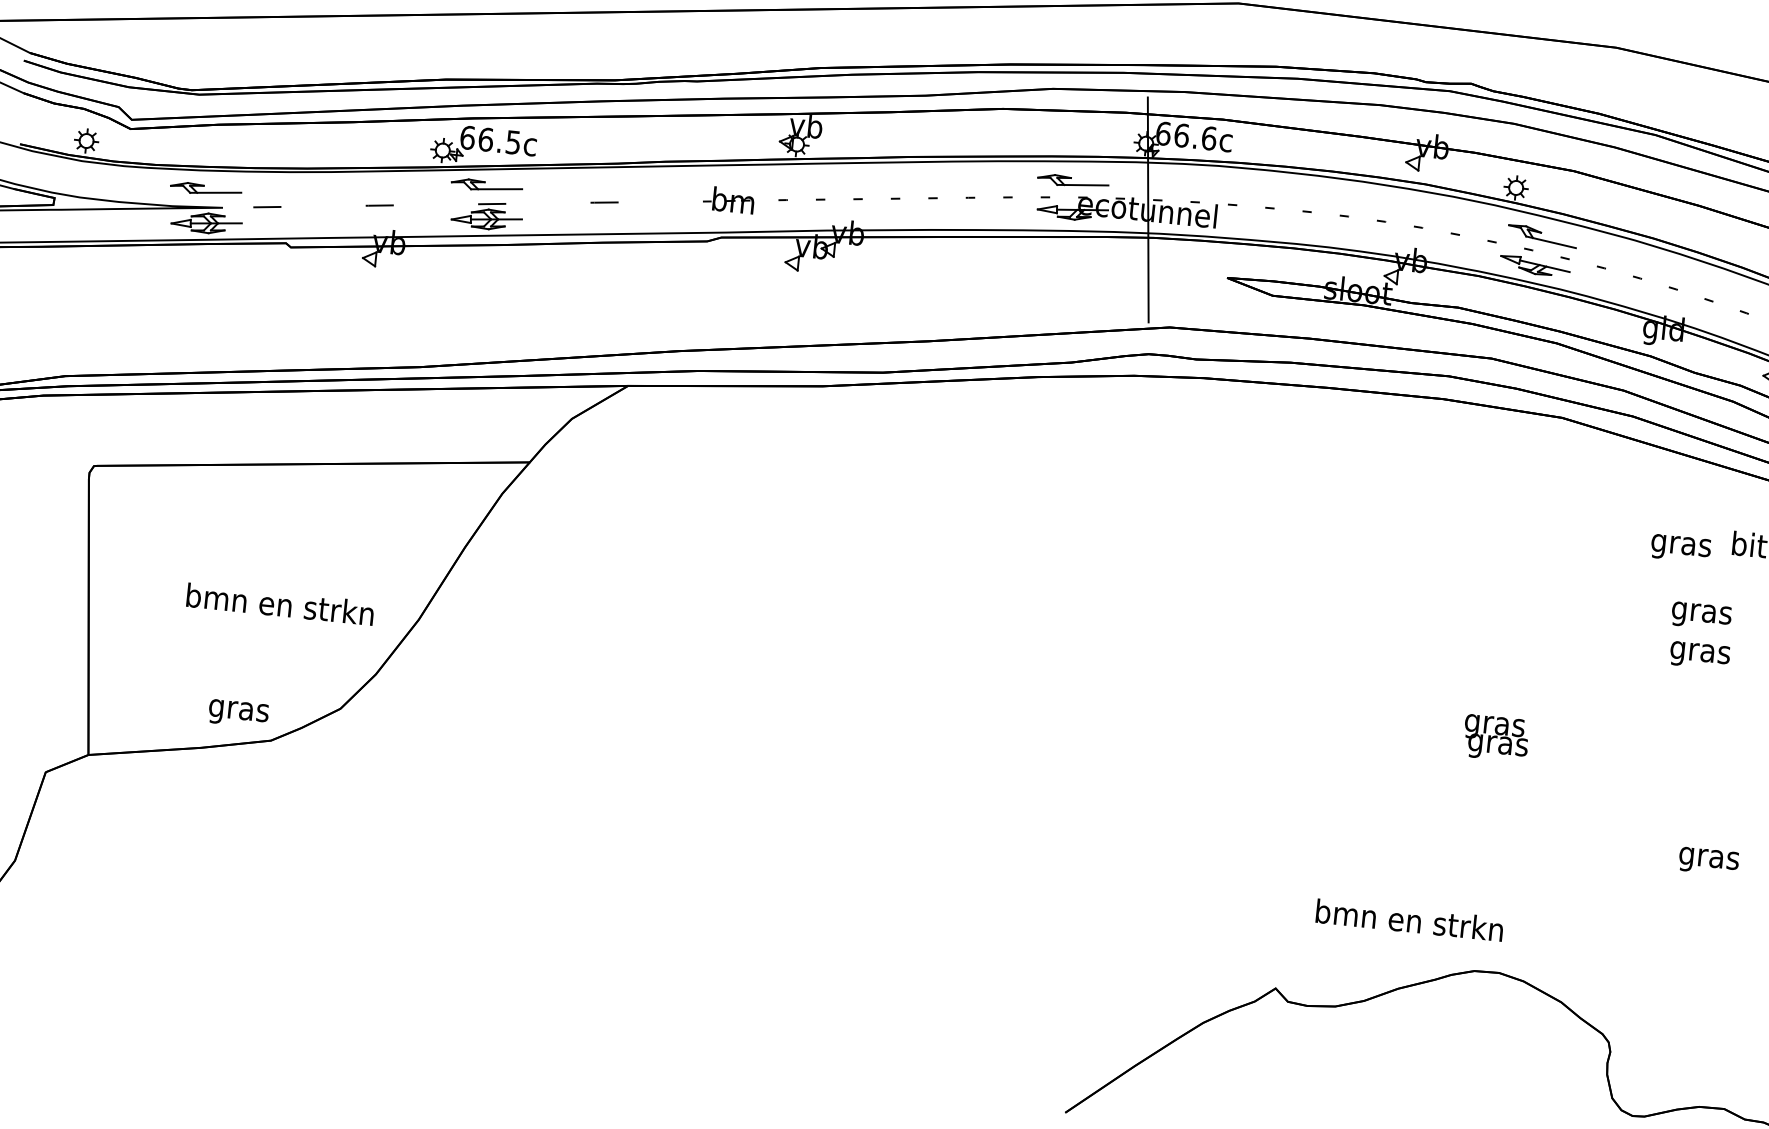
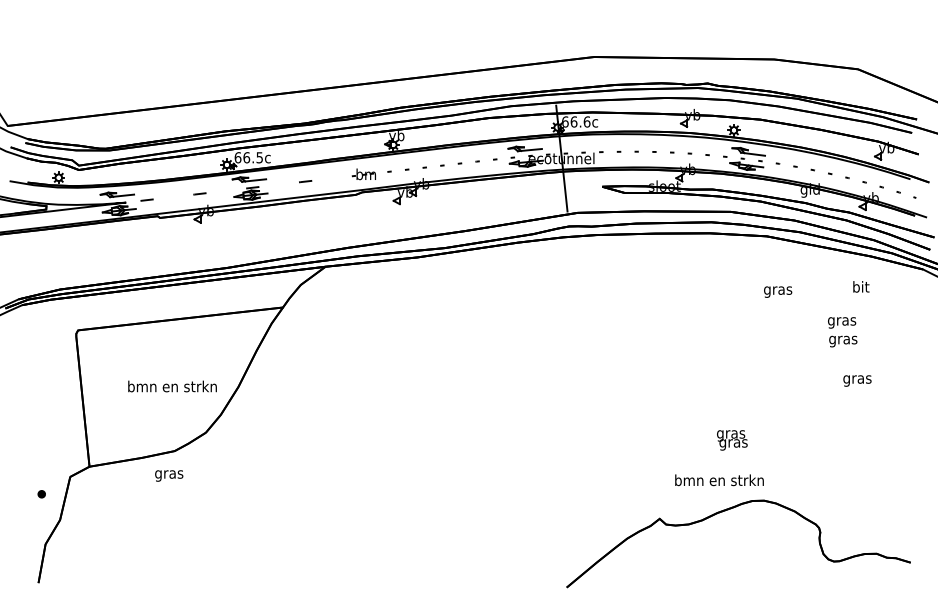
text: (1681, 547) -> (778, 291), moved
text: (239, 712) -> (169, 475), moved
text: (1496, 738) -> (732, 440), moved
text: (1709, 860) -> (857, 380), moved

